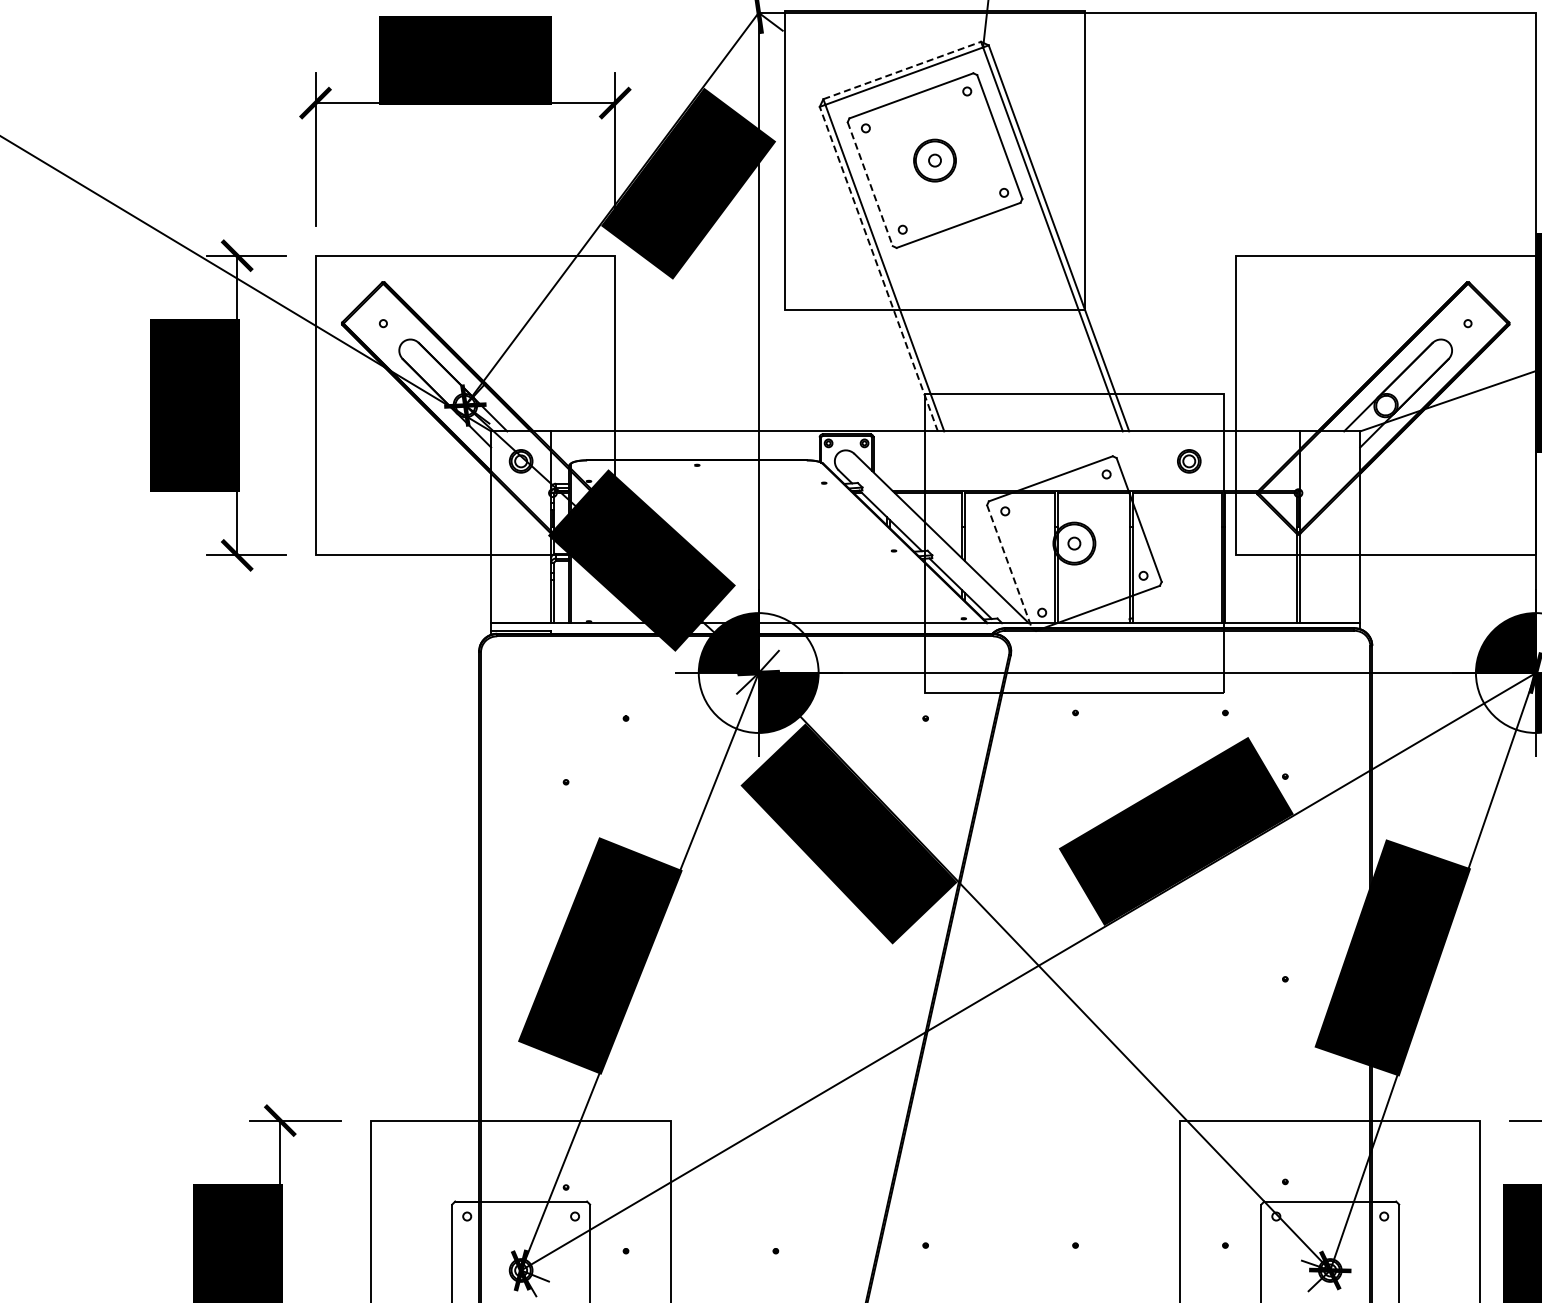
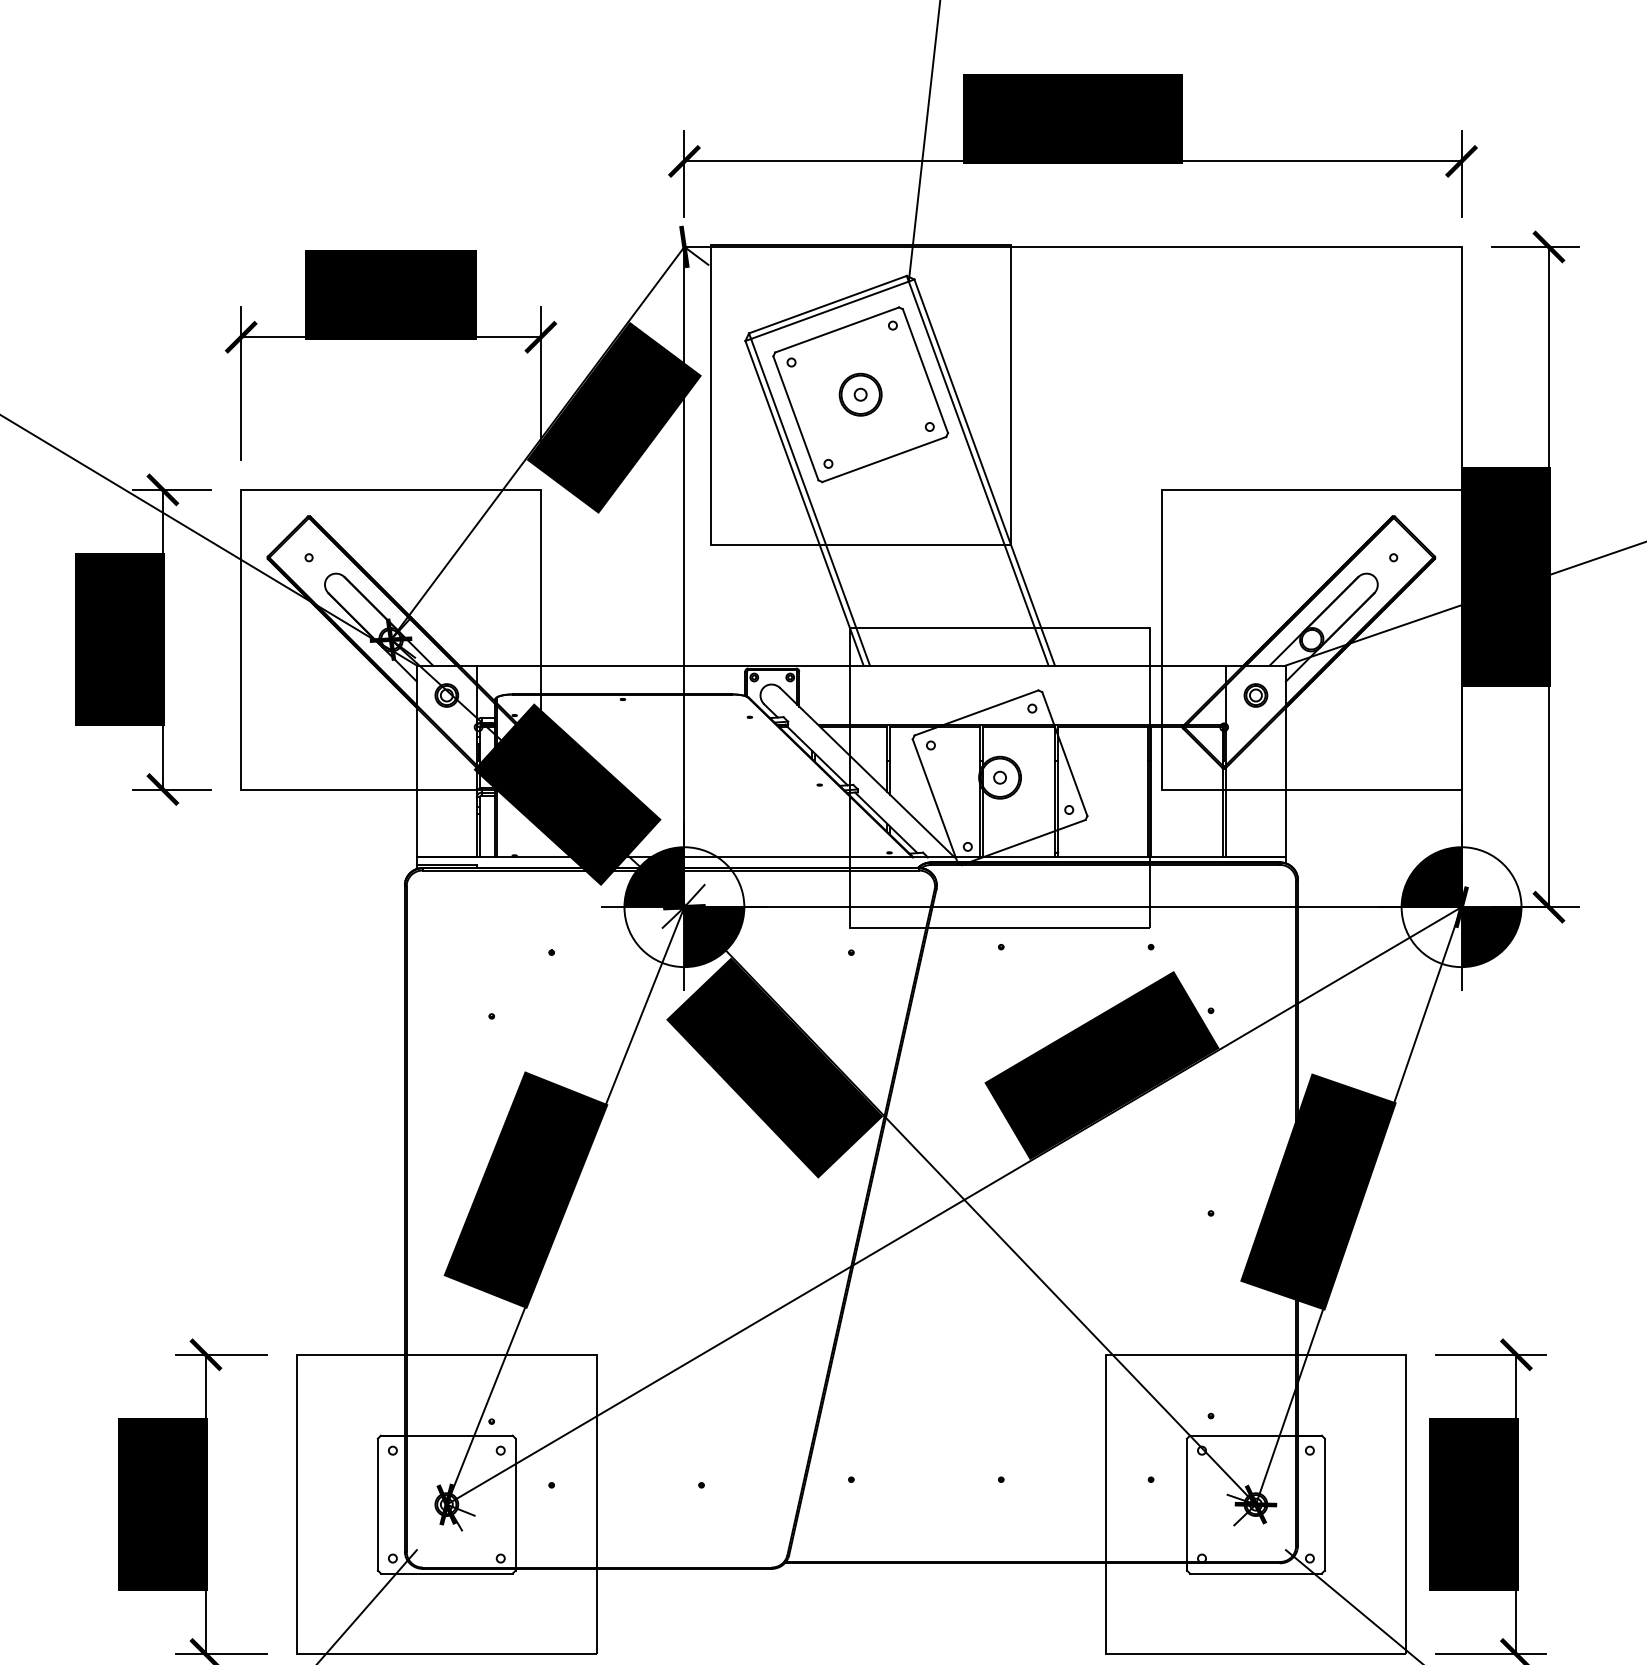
line: (901, 70) -> (827, 304), dashed -> solid
line: (869, 184) -> (795, 418), dashed -> solid
line: (878, 269) -> (804, 503), dashed -> solid
part: (1188, 461) -> (1255, 695), moved
line: (1009, 567) -> (935, 801), dashed -> solid

